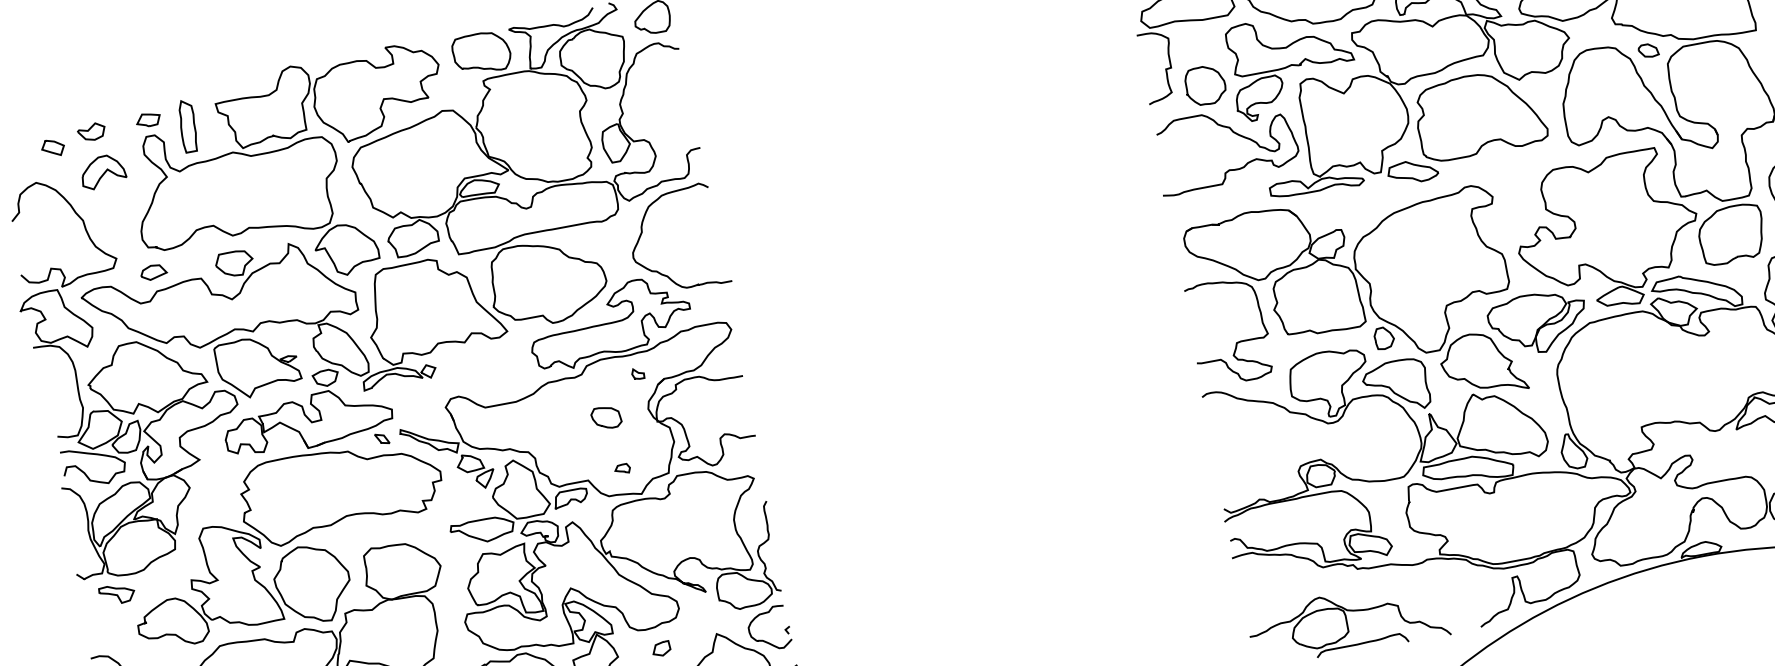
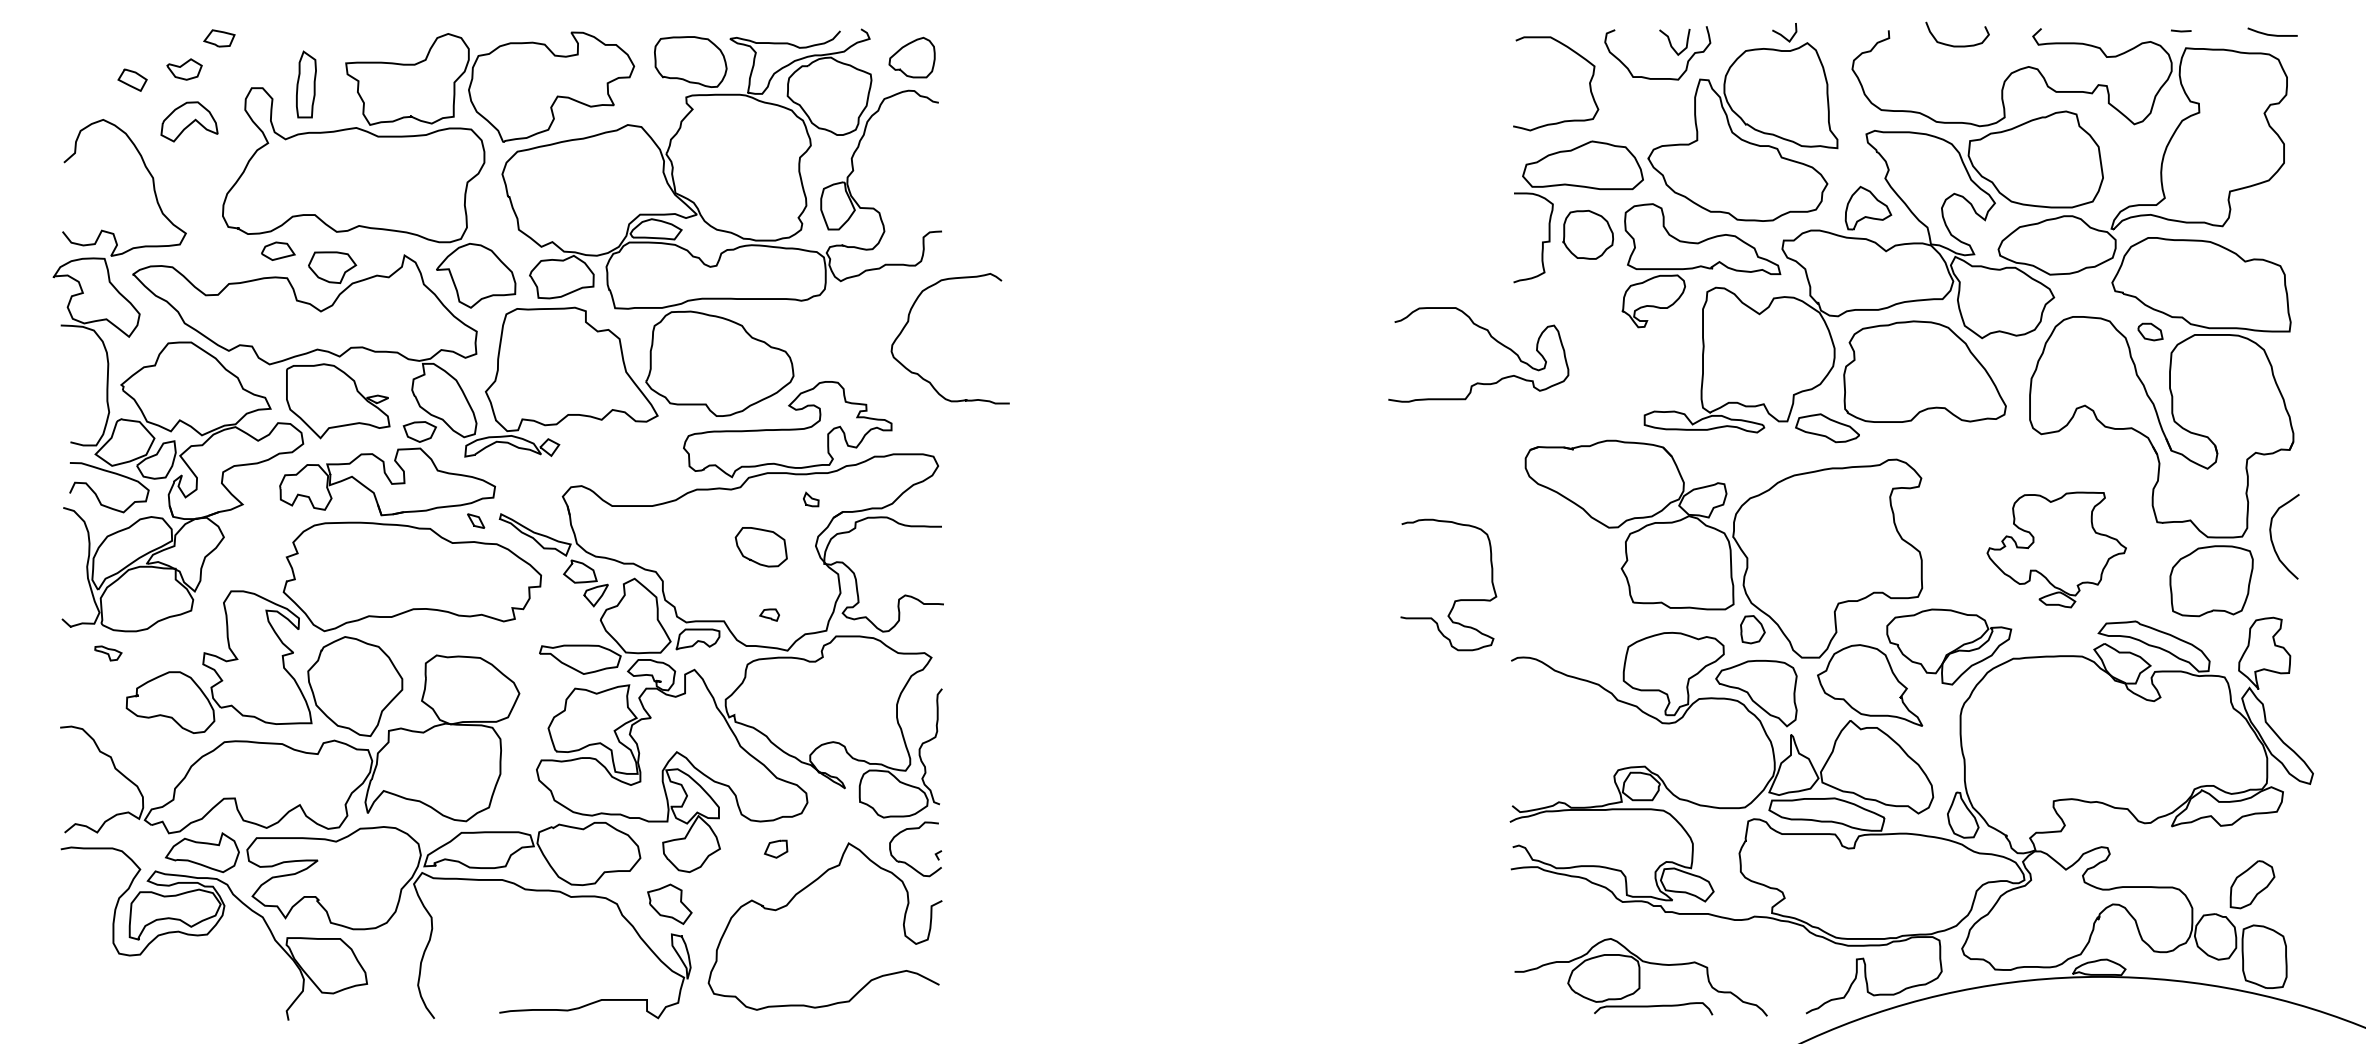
part: (1204, 85) -> (1587, 234), moved
part: (148, 119) -> (219, 38), moved
curve: (1235, 134) -> (1493, 339), moved
curve: (642, 232) -> (909, 321), moved
part: (1607, 232) -> (2056, 549), size x0.6
part: (153, 271) -> (278, 250), moved
curve: (1236, 342) -> (1454, 600), moved
part: (606, 417) -> (761, 546), size x1.4
part: (117, 594) -> (108, 653), size x0.6

